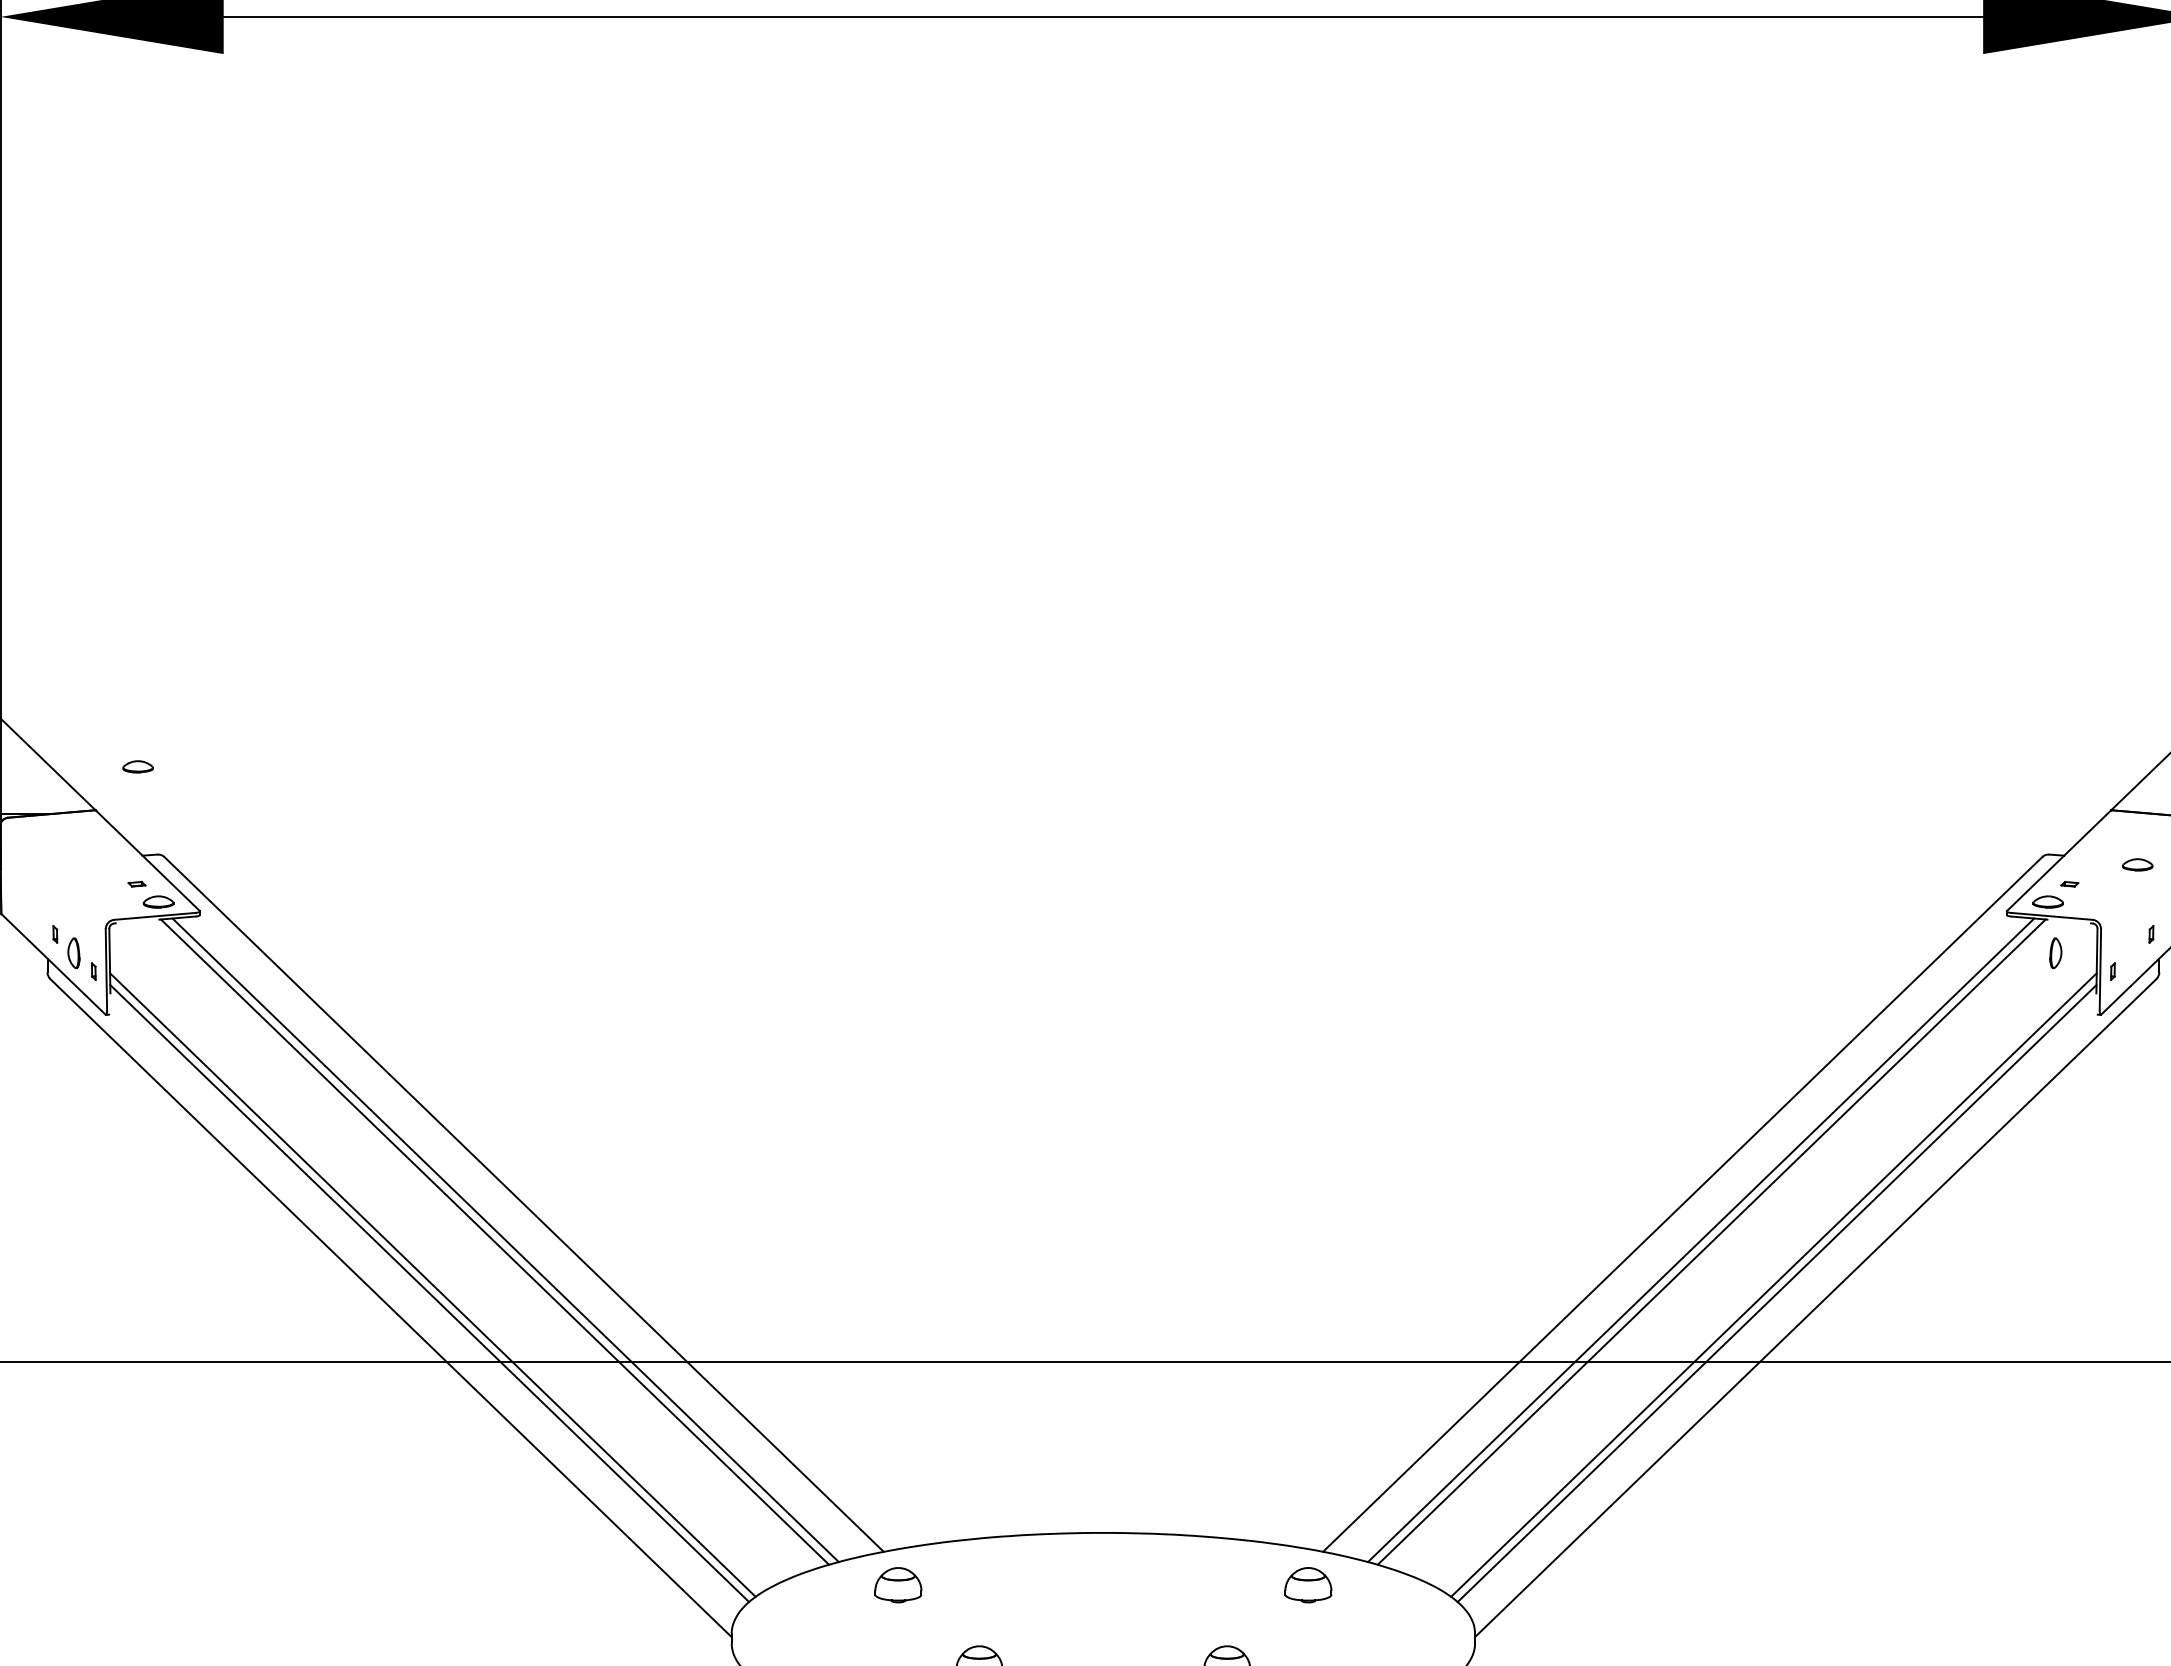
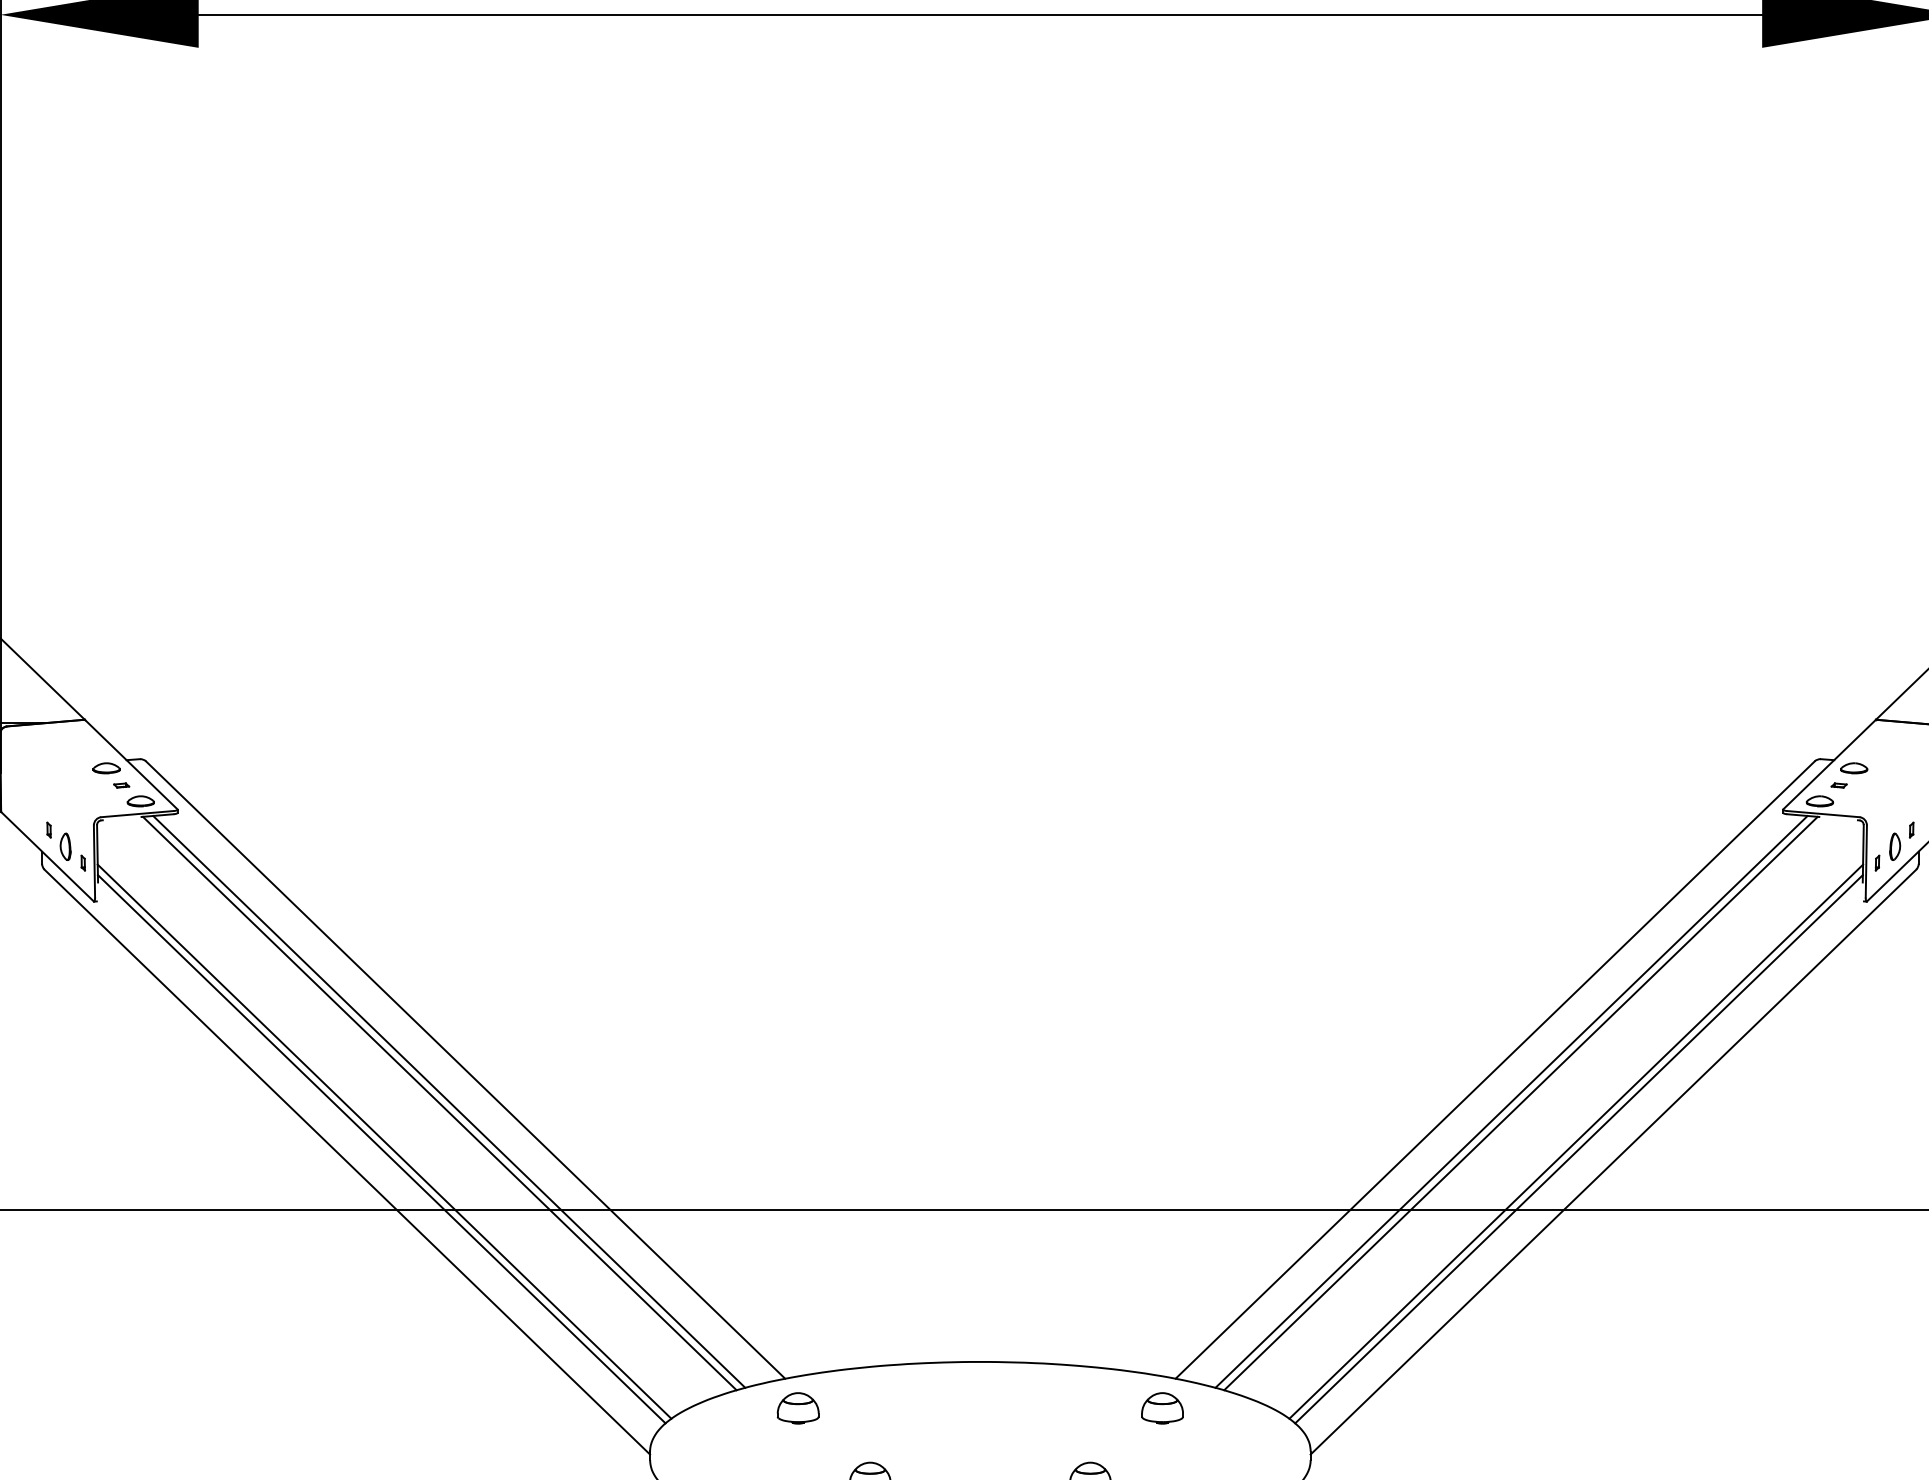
part: (137, 766) -> (106, 767), moved
part: (2137, 864) -> (1853, 767), moved
part: (2055, 953) -> (1894, 847), moved

